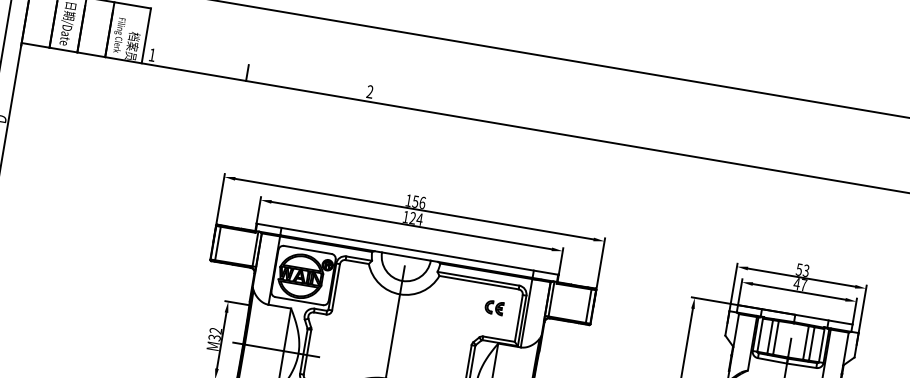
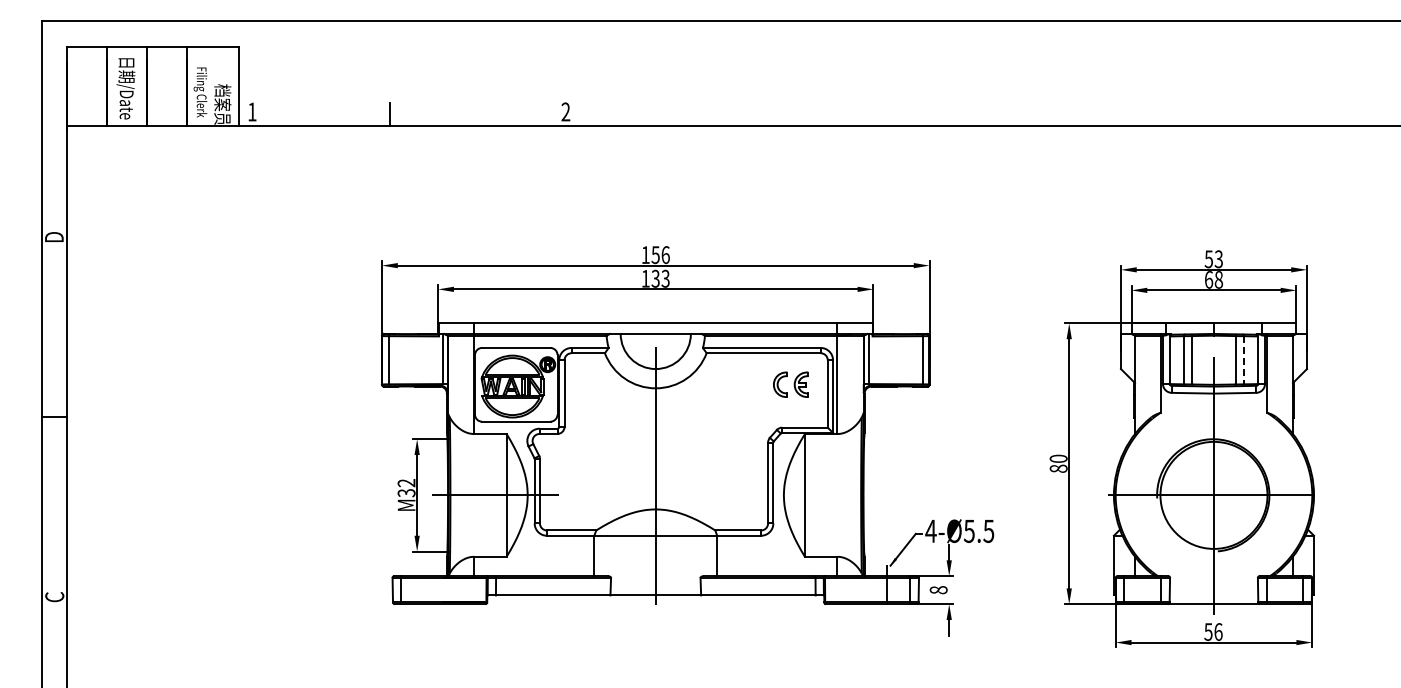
text: (416, 218) -> (660, 278), 124 -> 133
text: (800, 284) -> (1213, 279), 47 -> 68
part: (494, 307) -> (790, 384), size x1.4
line: (811, 344) -> (1243, 360), solid -> dashed

